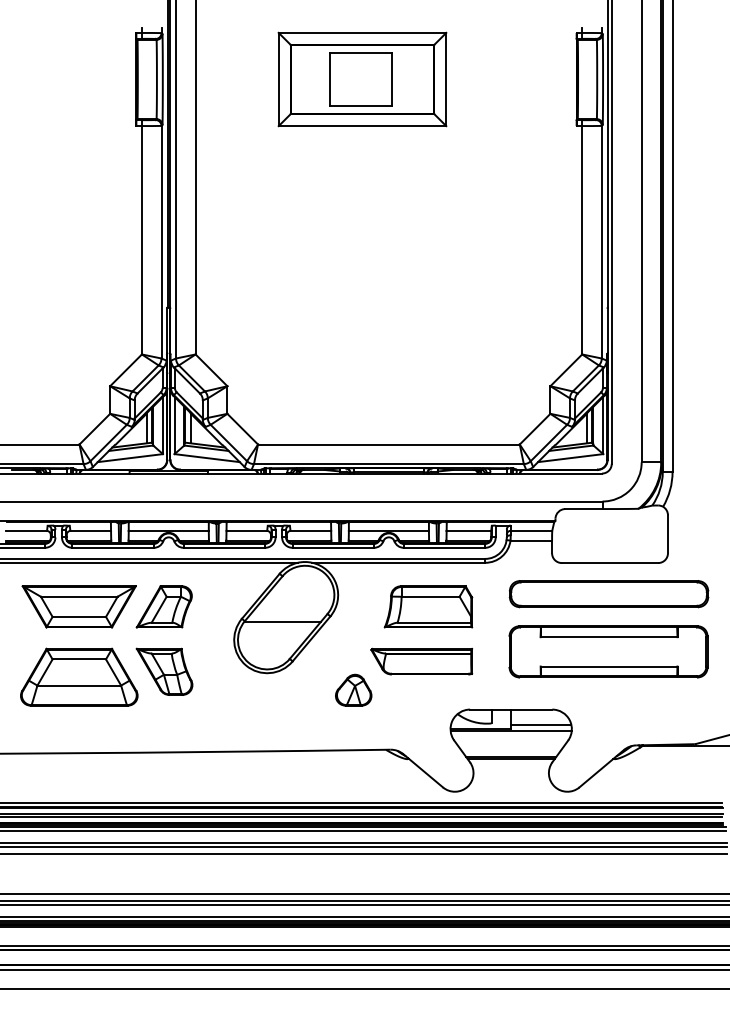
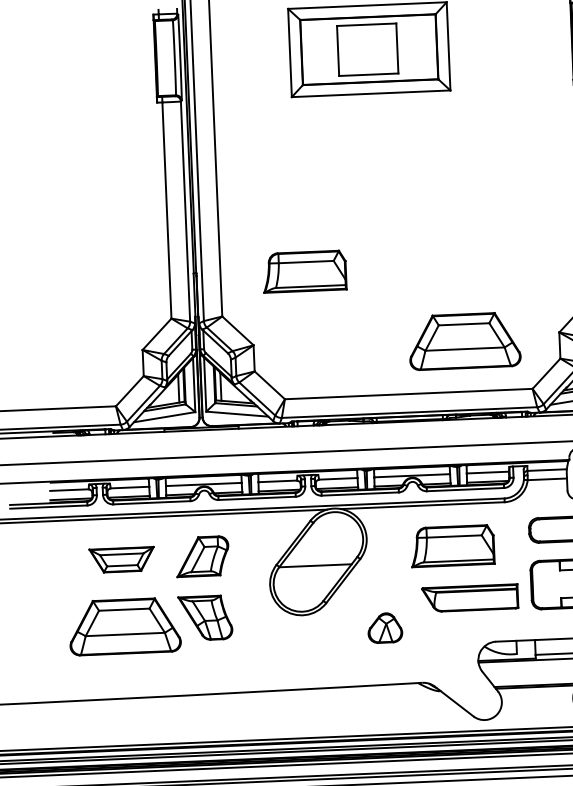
part: (284, 310) -> (304, 271), added
part: (450, 390) -> (464, 340), added
part: (78, 606) -> (121, 559), size x0.6
part: (421, 661) -> (470, 598), moved

